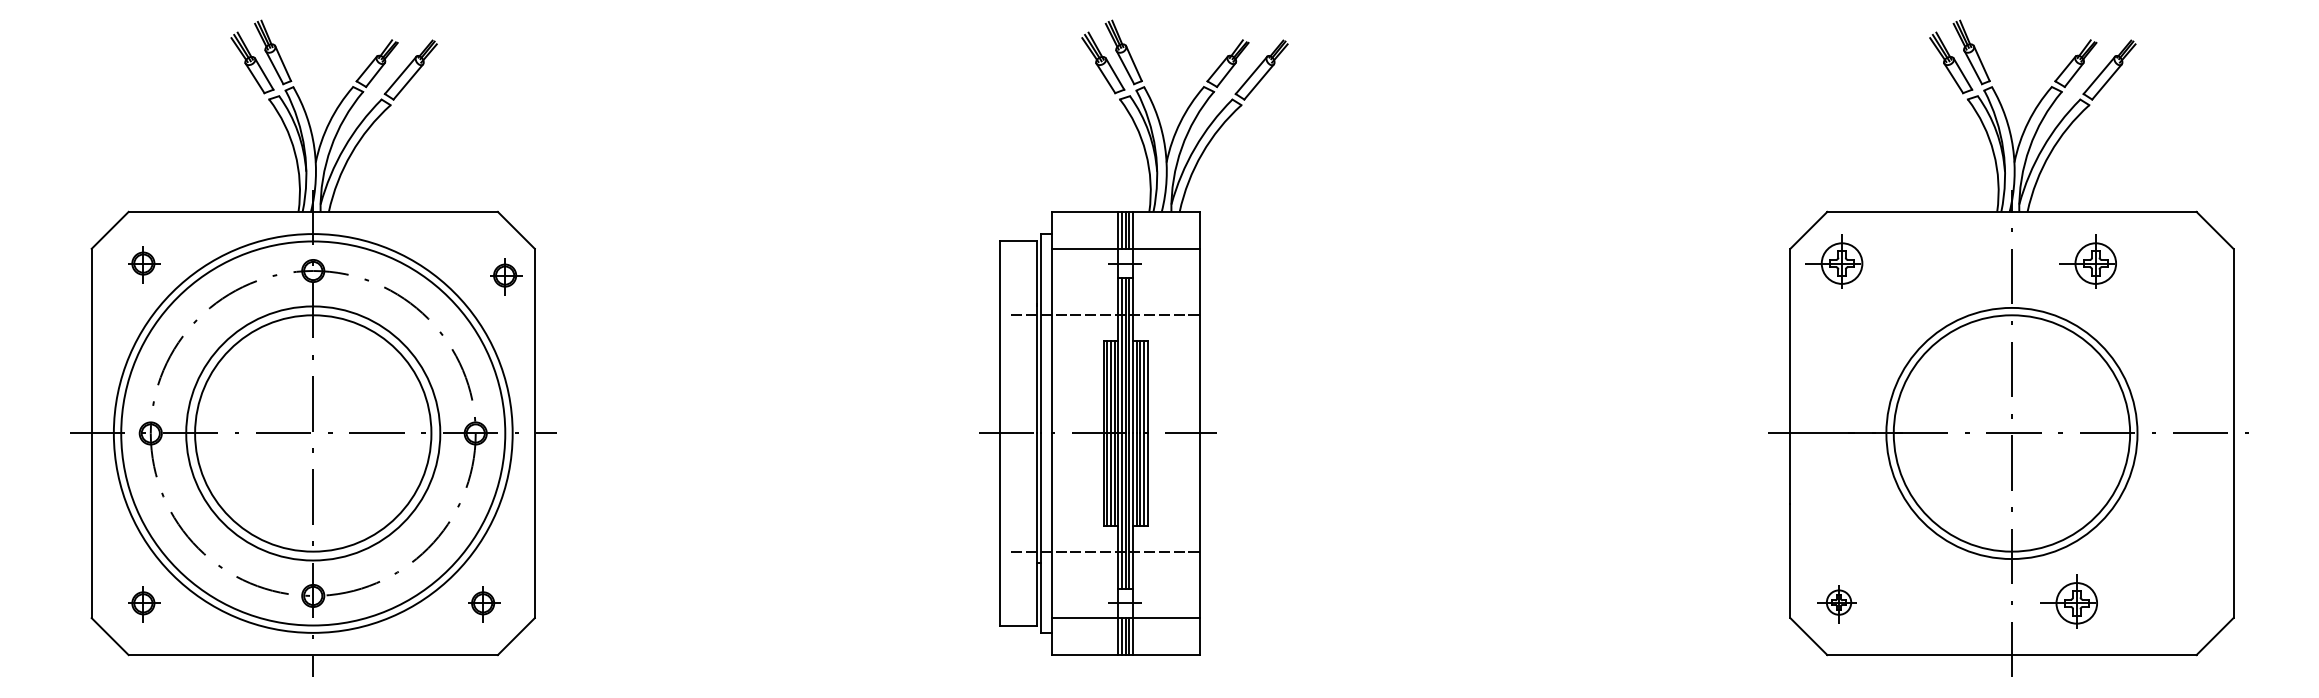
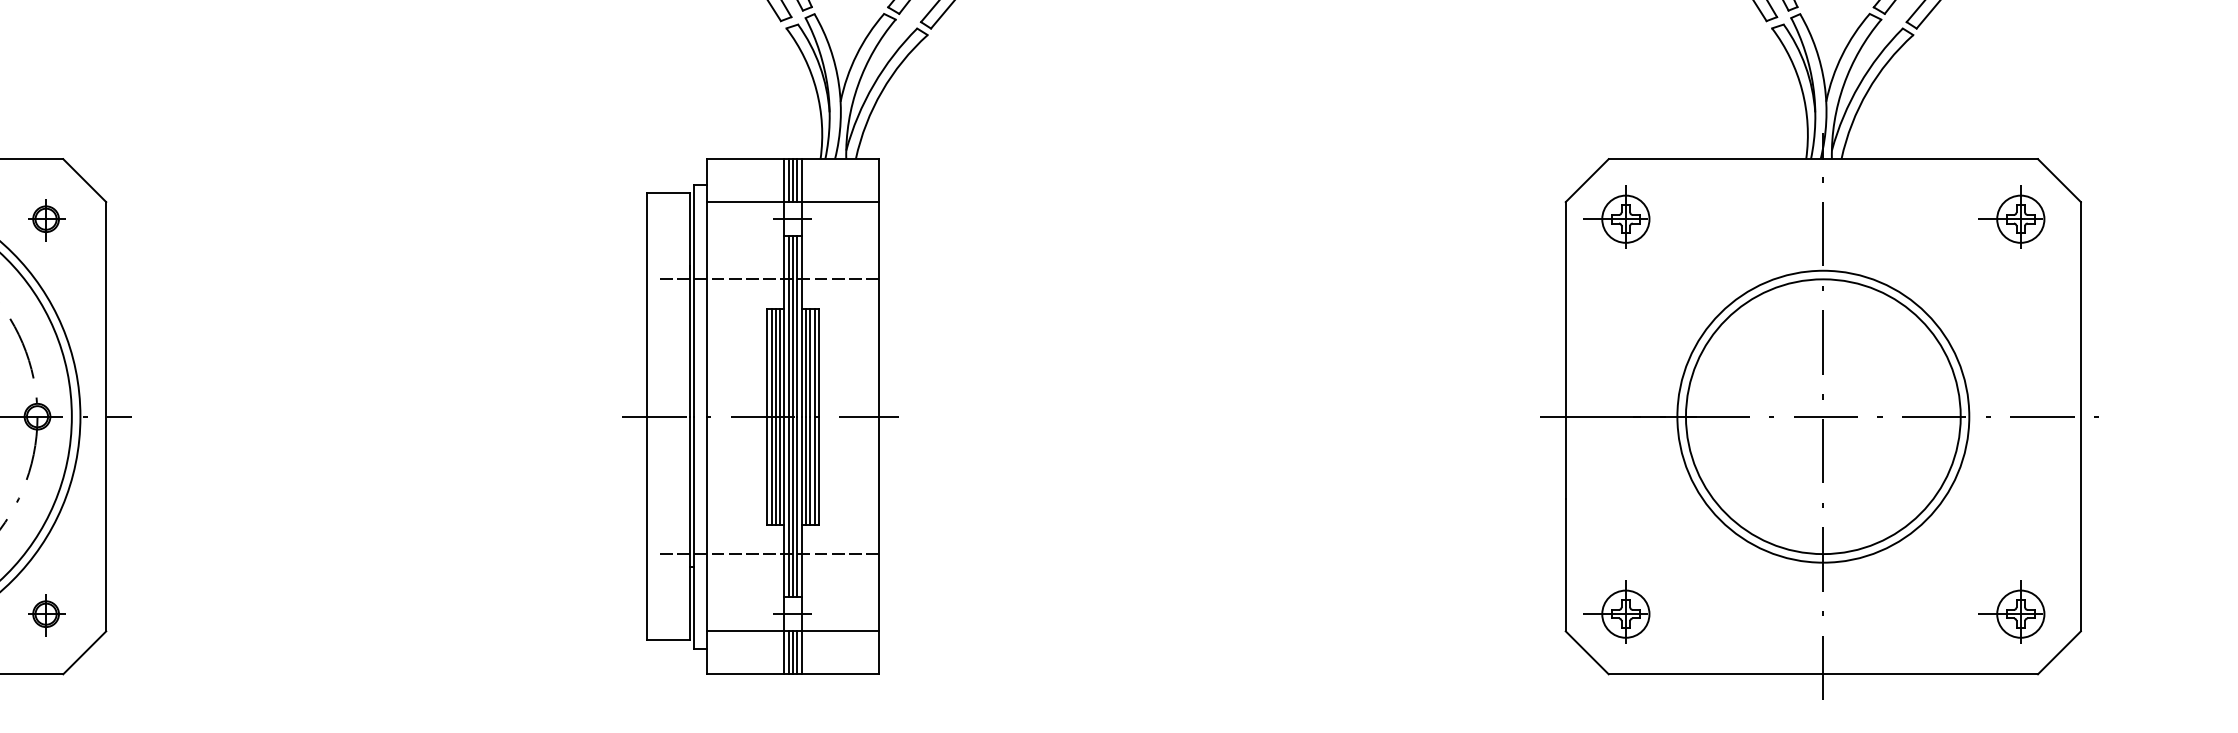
part: (2087, 261) -> (2011, 216), moved
part: (506, 276) -> (47, 220), moved
part: (1834, 601) -> (1617, 612), size x1.67
part: (2068, 601) -> (2011, 612), moved

